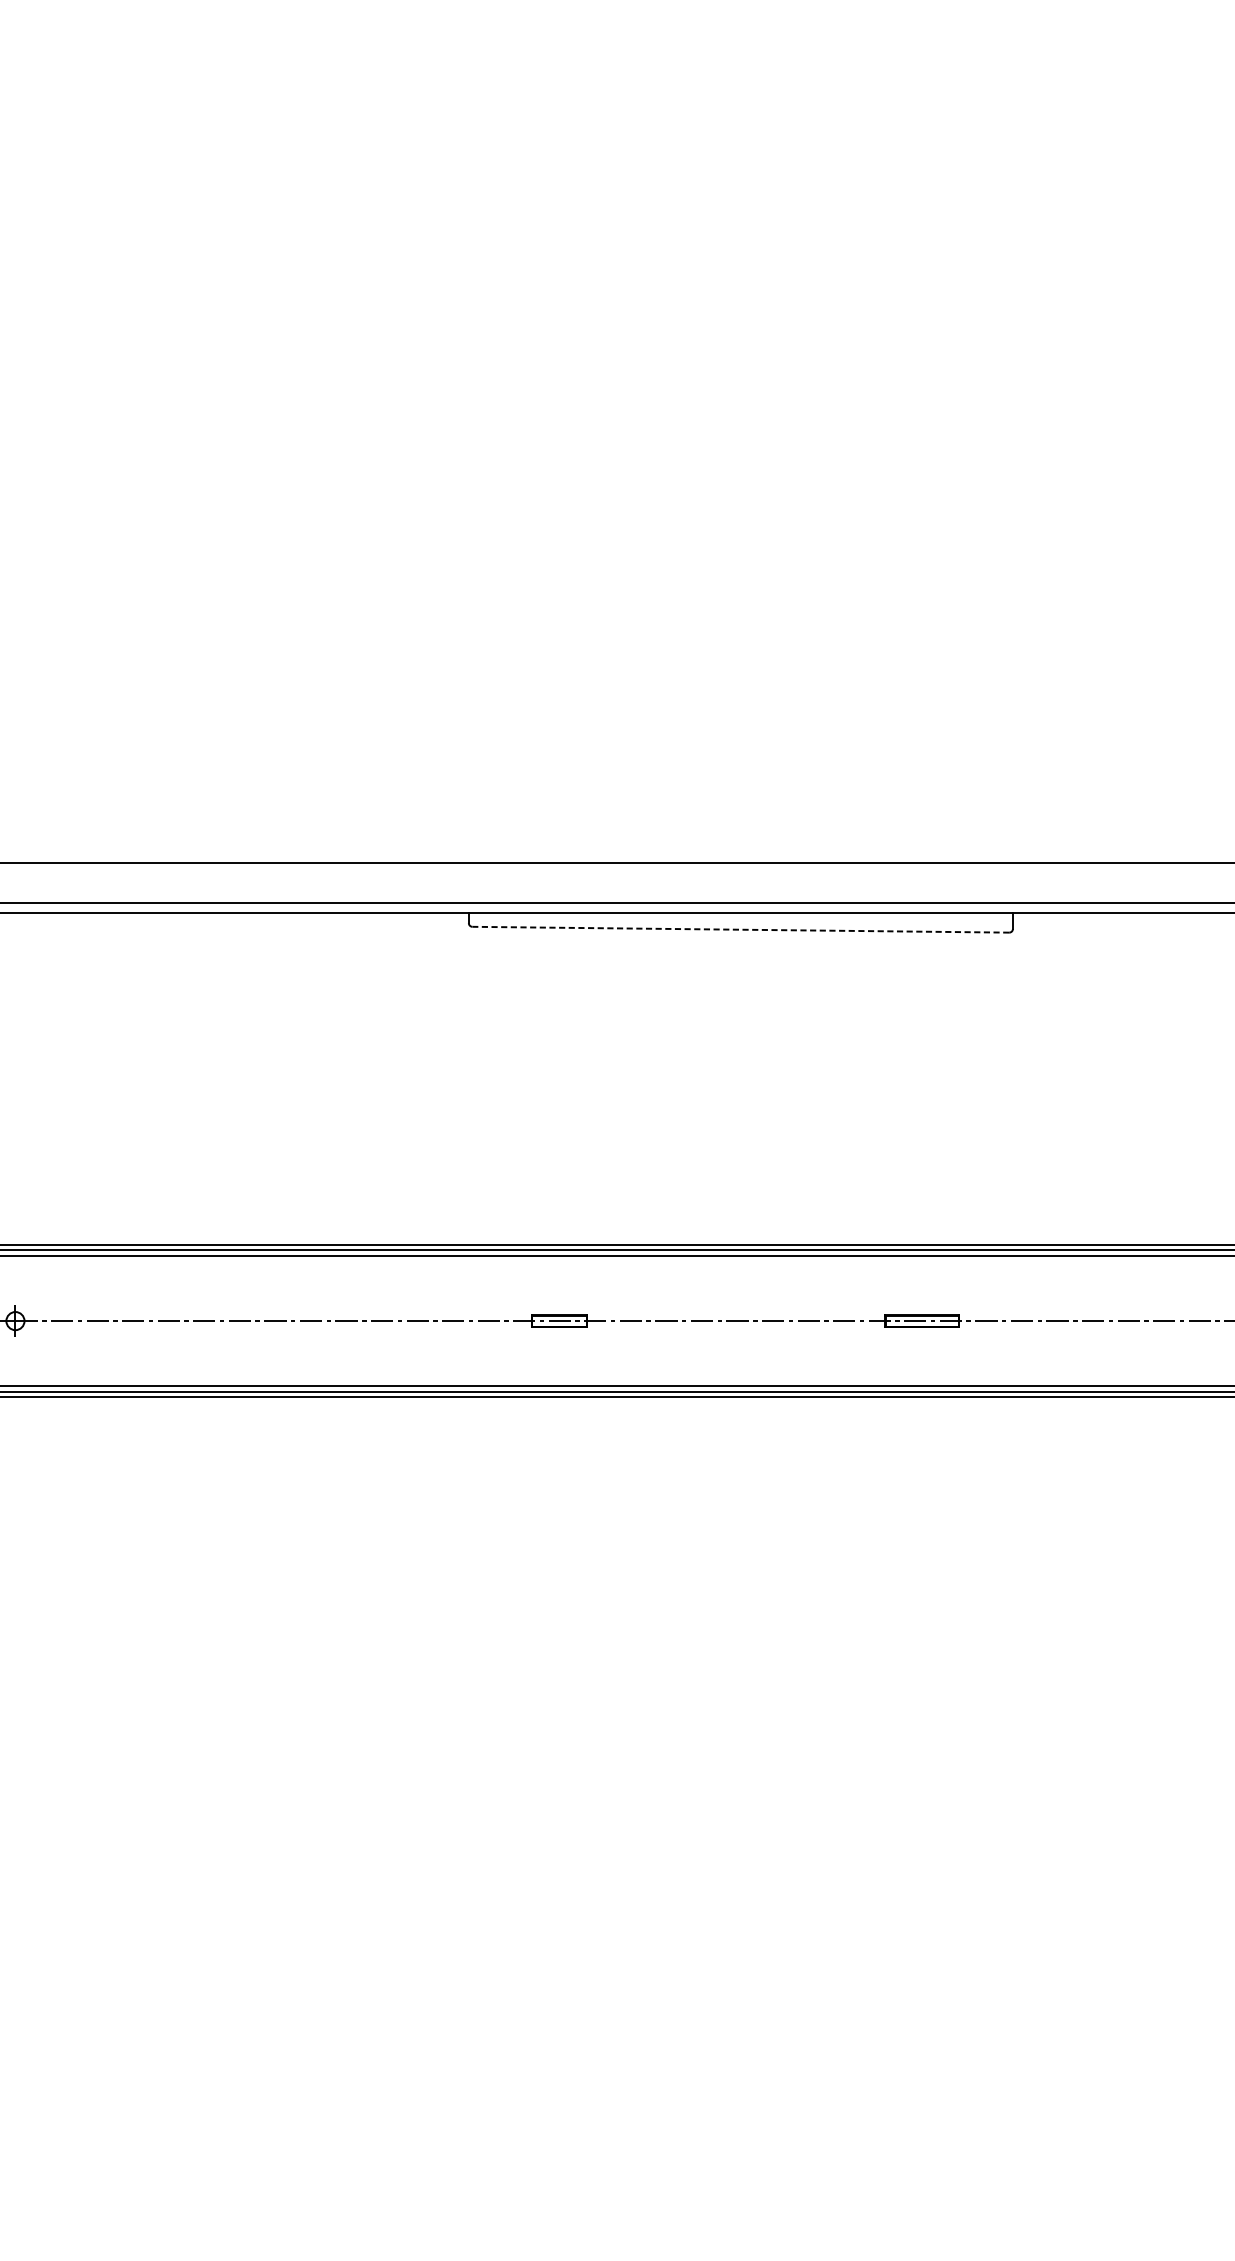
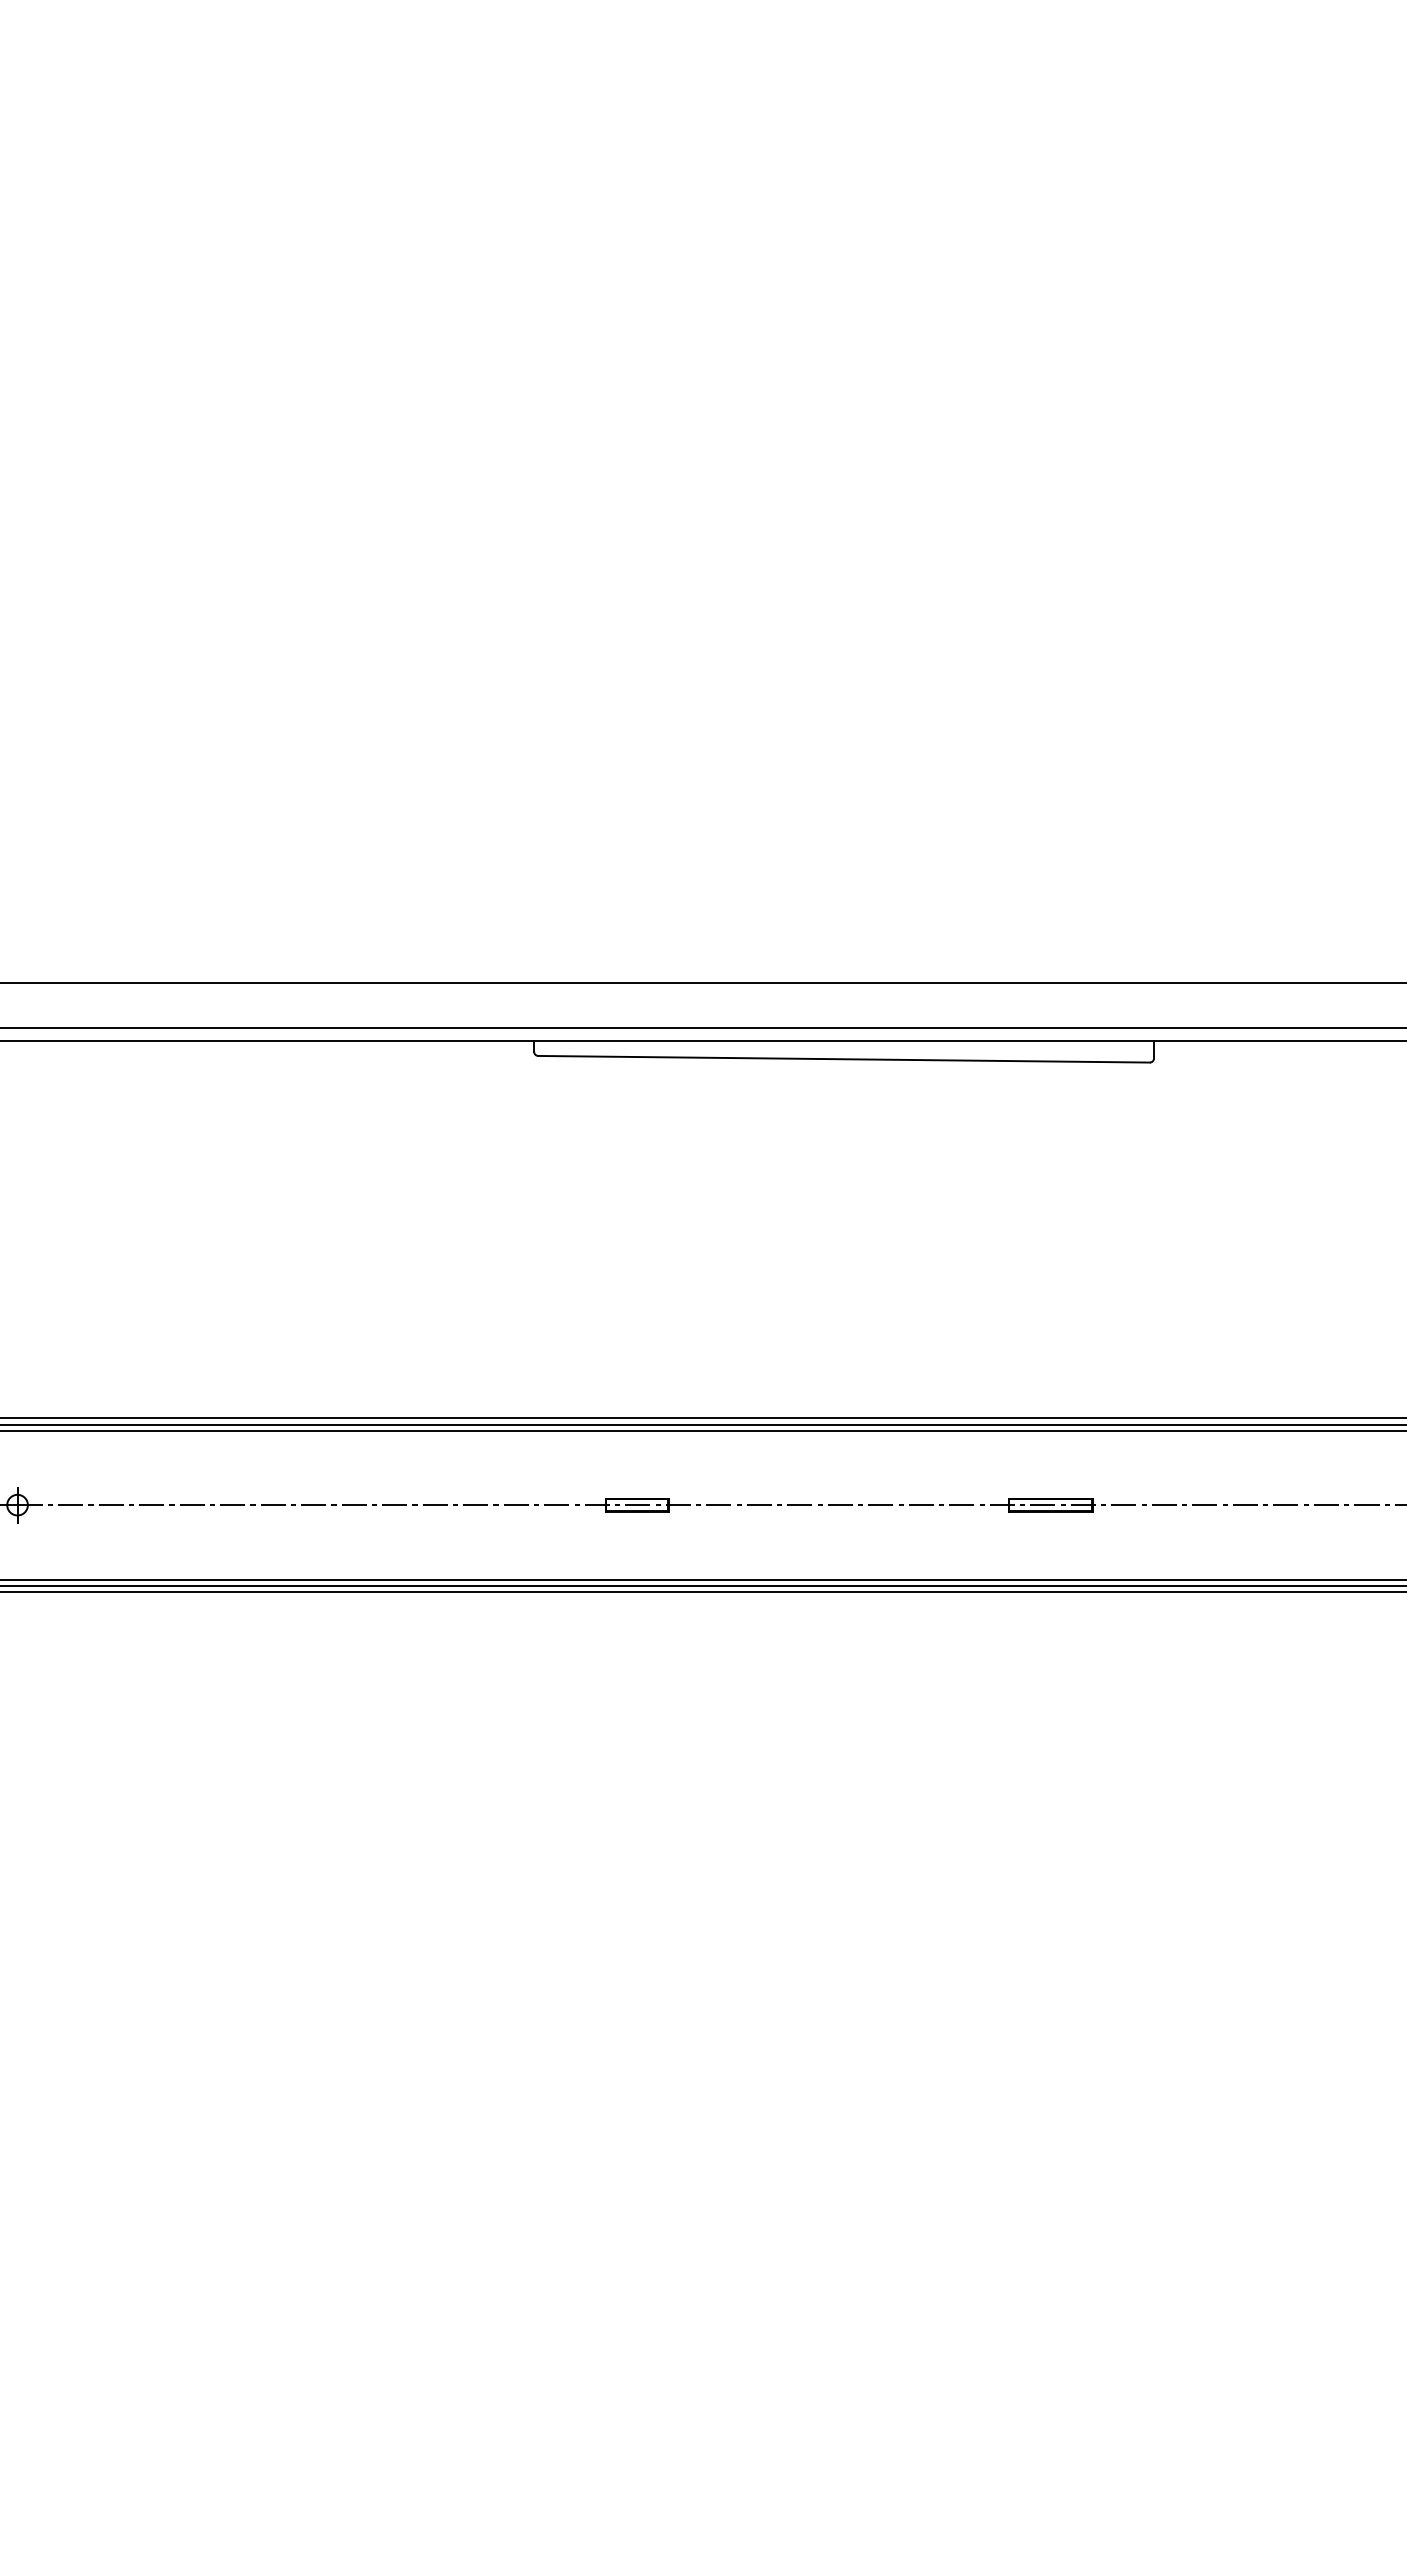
line: (741, 929) -> (844, 1059), dashed -> solid

